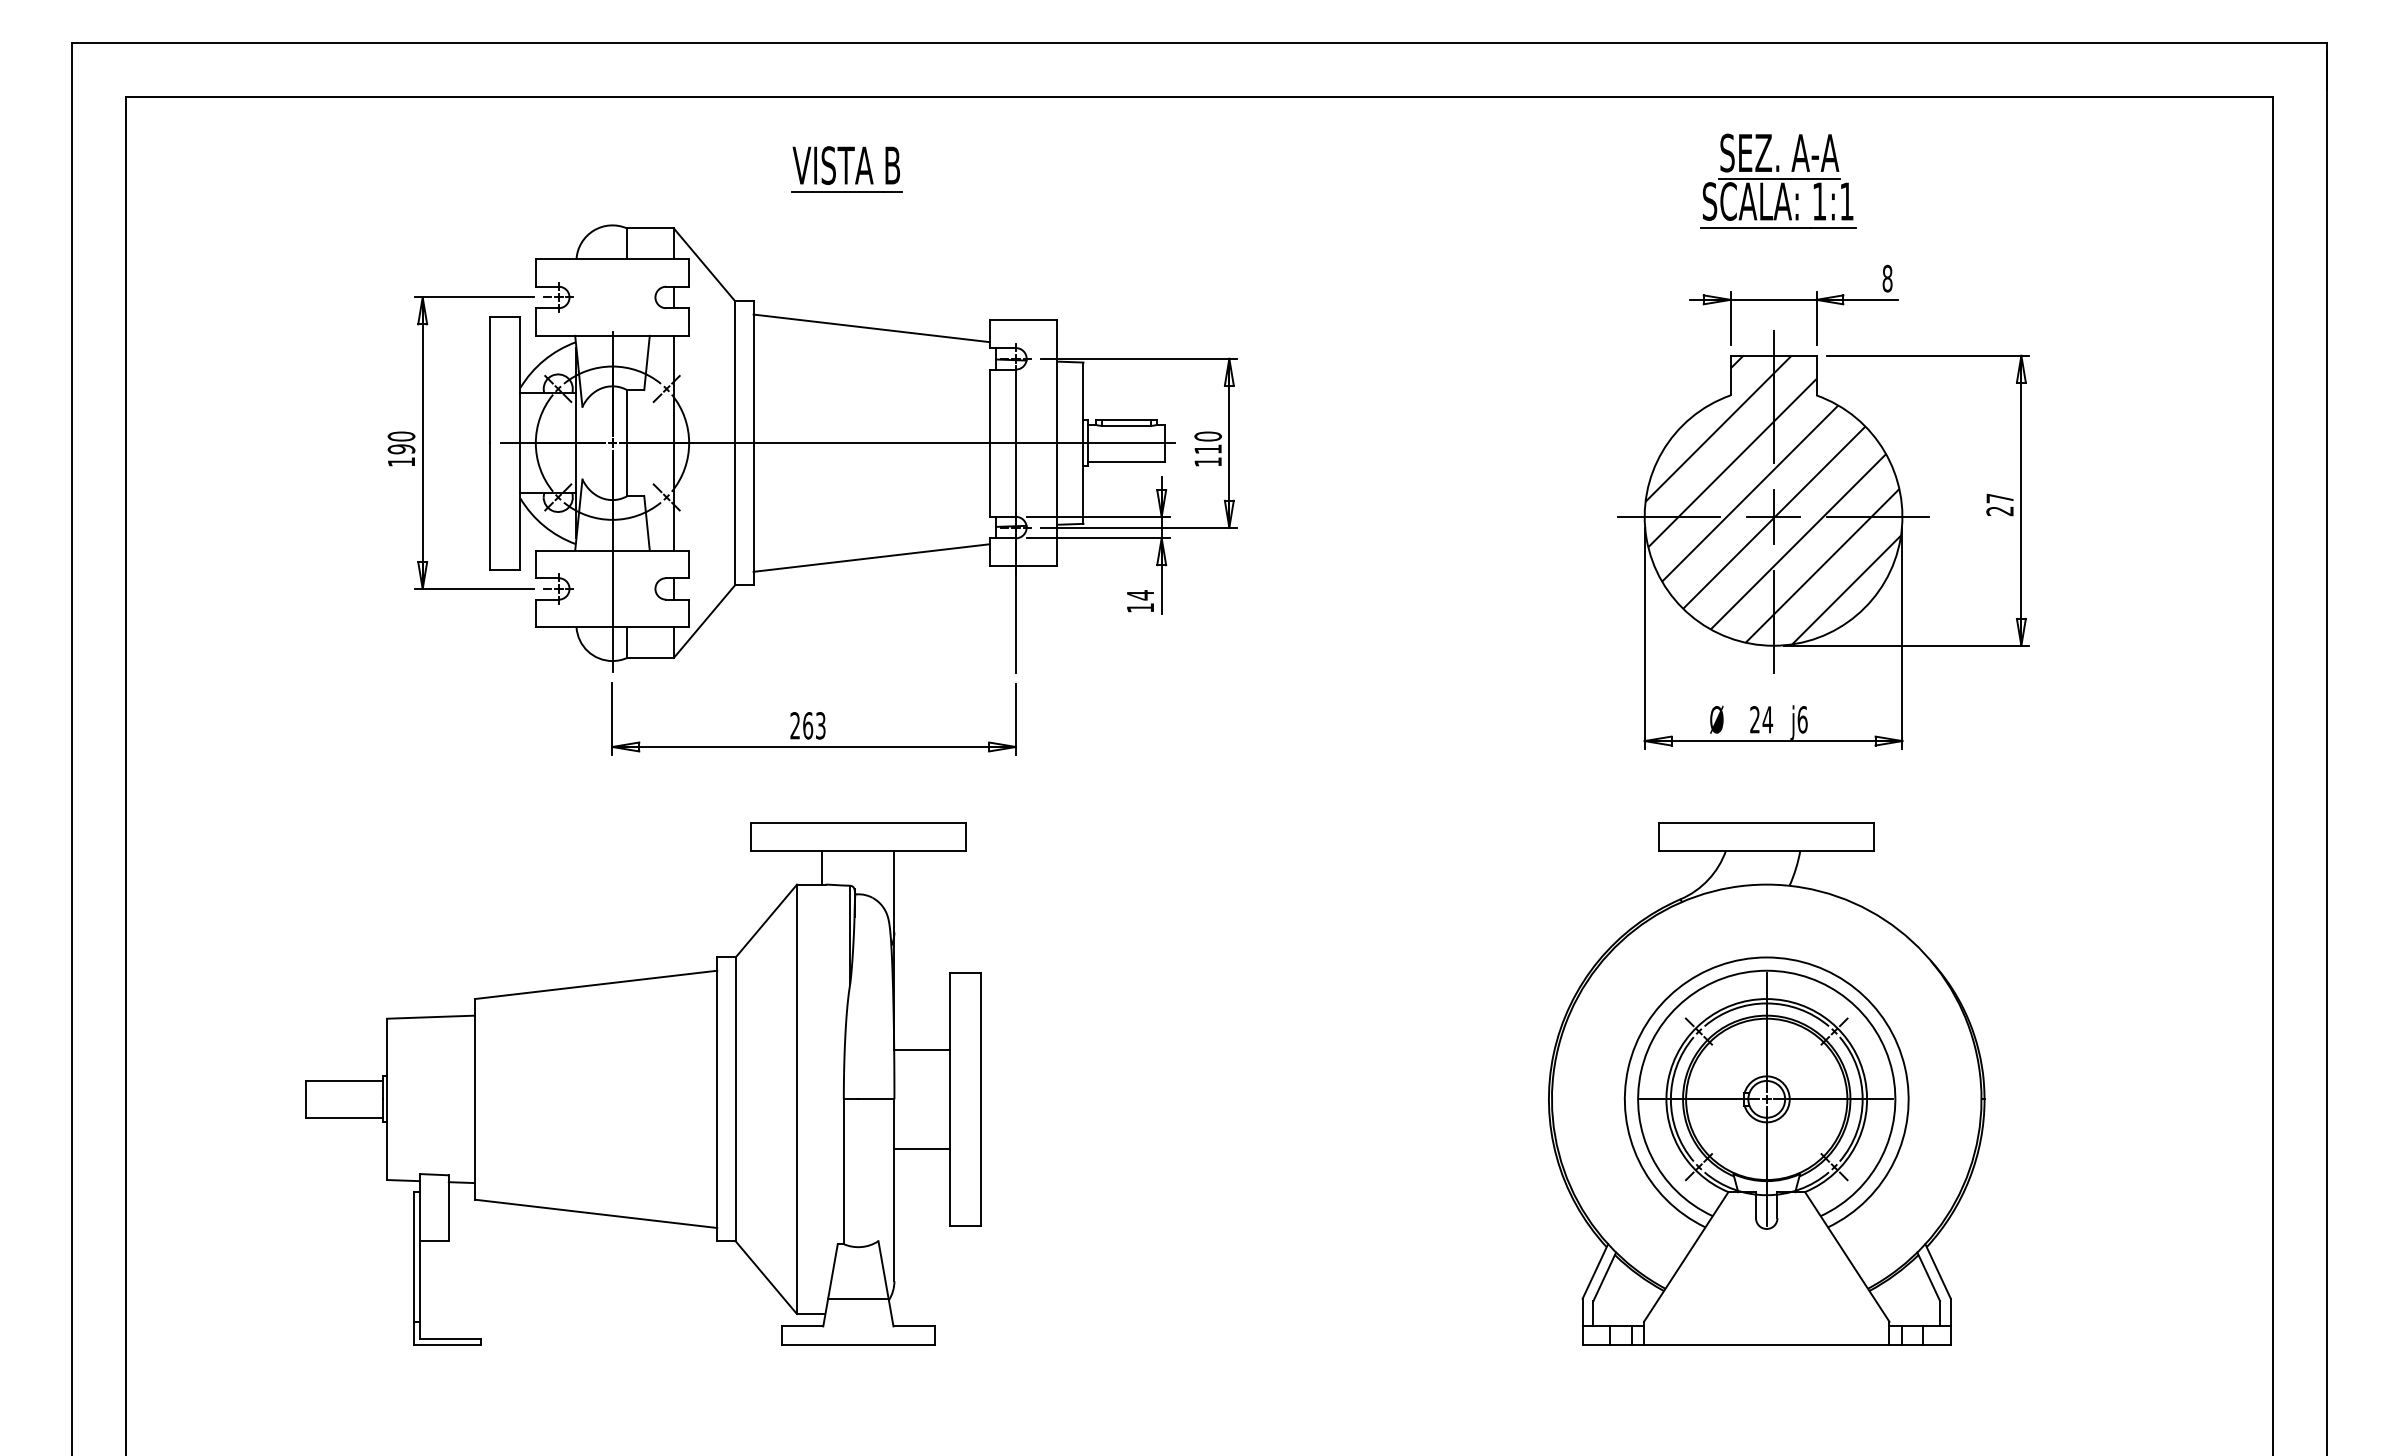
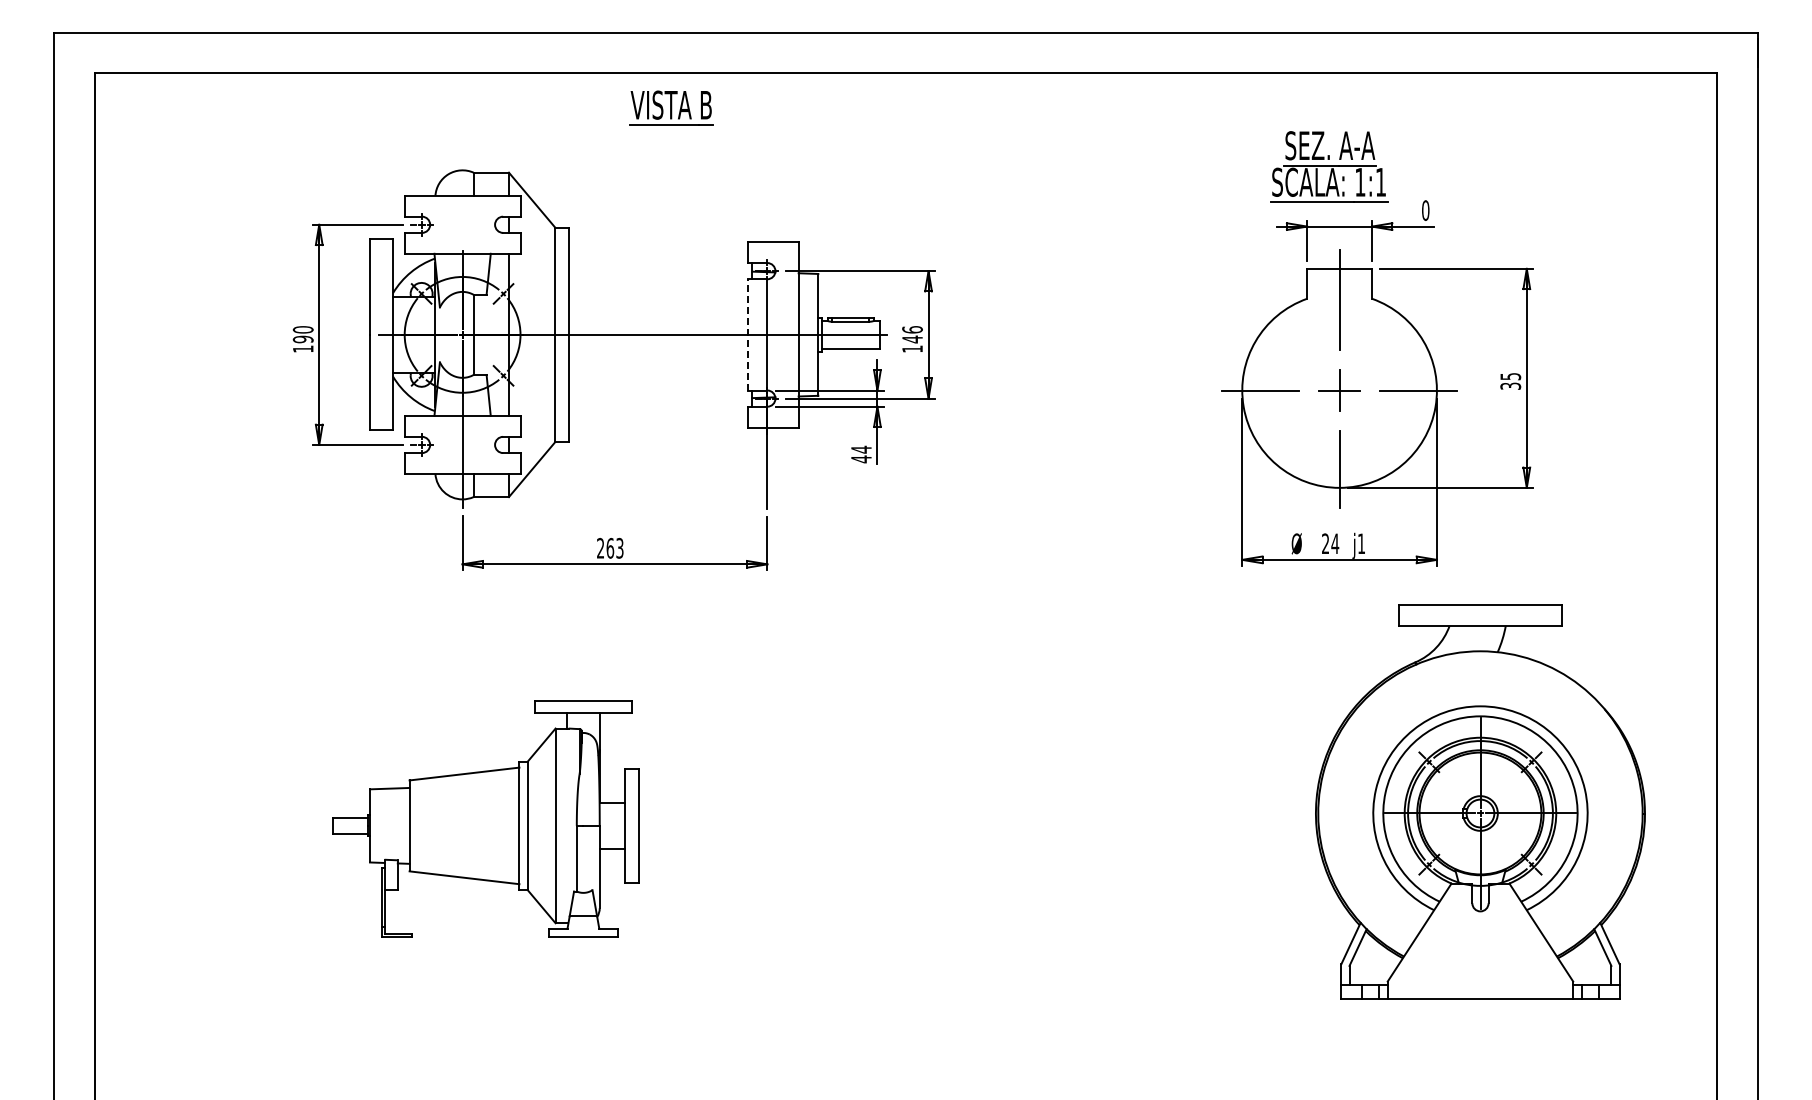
part: (846, 168) -> (671, 107), moved
part: (1778, 180) -> (1329, 166), moved
text: (1887, 278) -> (1425, 210), 8 -> 0
line: (871, 327) -> (658, 247), removed
line: (989, 442) -> (747, 334), solid -> dashed
text: (1208, 442) -> (912, 334), 110 -> 146
hatch: (1772, 499) -> (1338, 377), removed
text: (1999, 504) -> (1510, 381), 27 -> 35
line: (871, 557) -> (658, 421), removed
text: (1140, 608) -> (861, 459), 14 -> 44
text: (1802, 719) -> (1361, 543), j6 -> j1
part: (642, 1083) -> (485, 818), size x0.6
part: (1766, 1083) -> (1480, 801), moved

